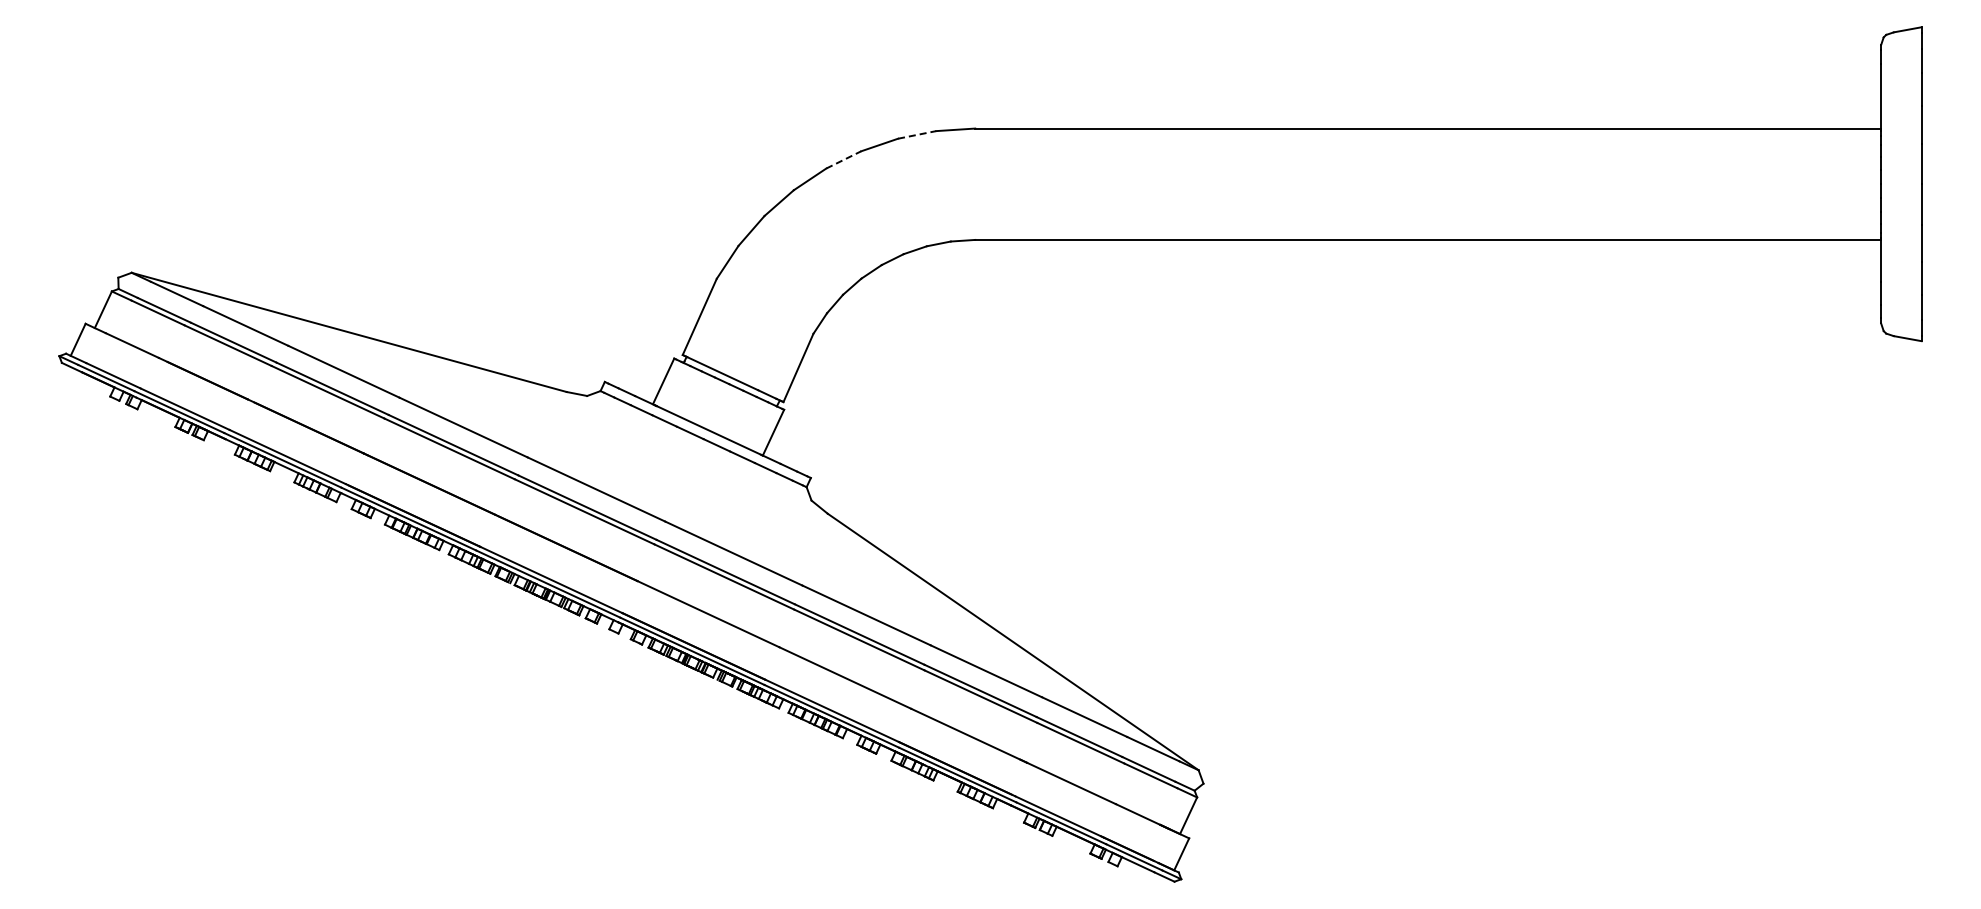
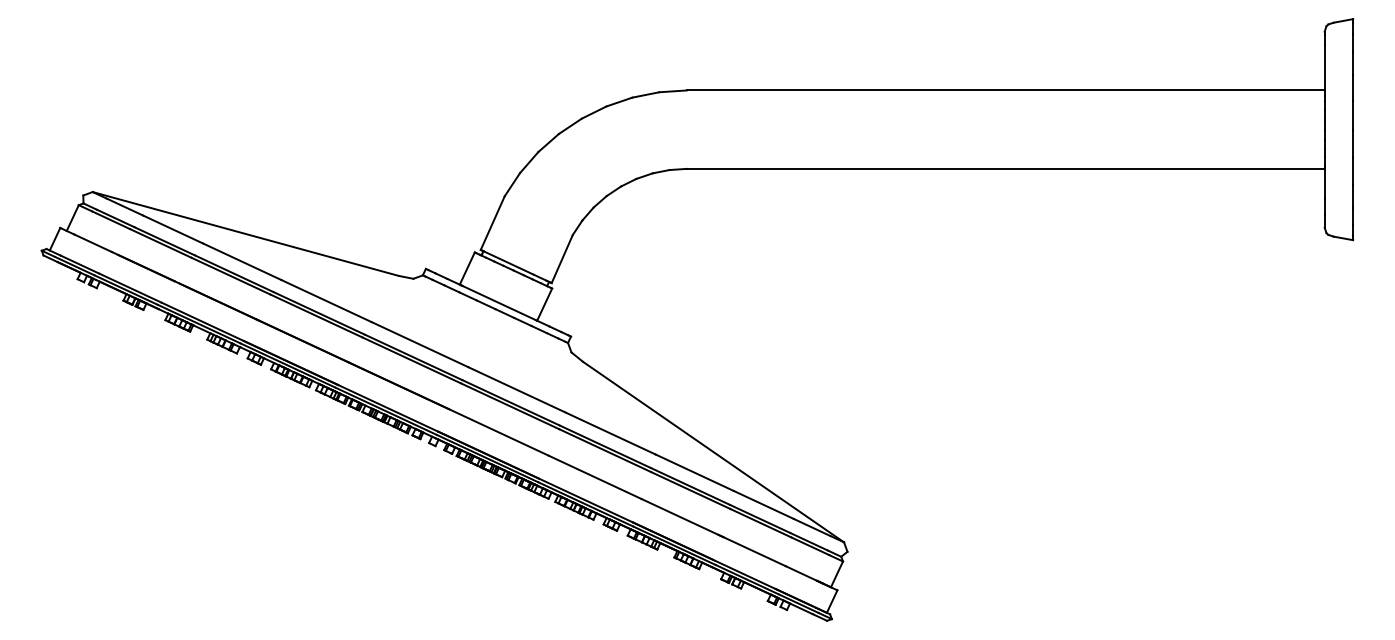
line: (917, 134) -> (646, 94), dashed -> solid
line: (844, 159) -> (594, 112), dashed -> solid

